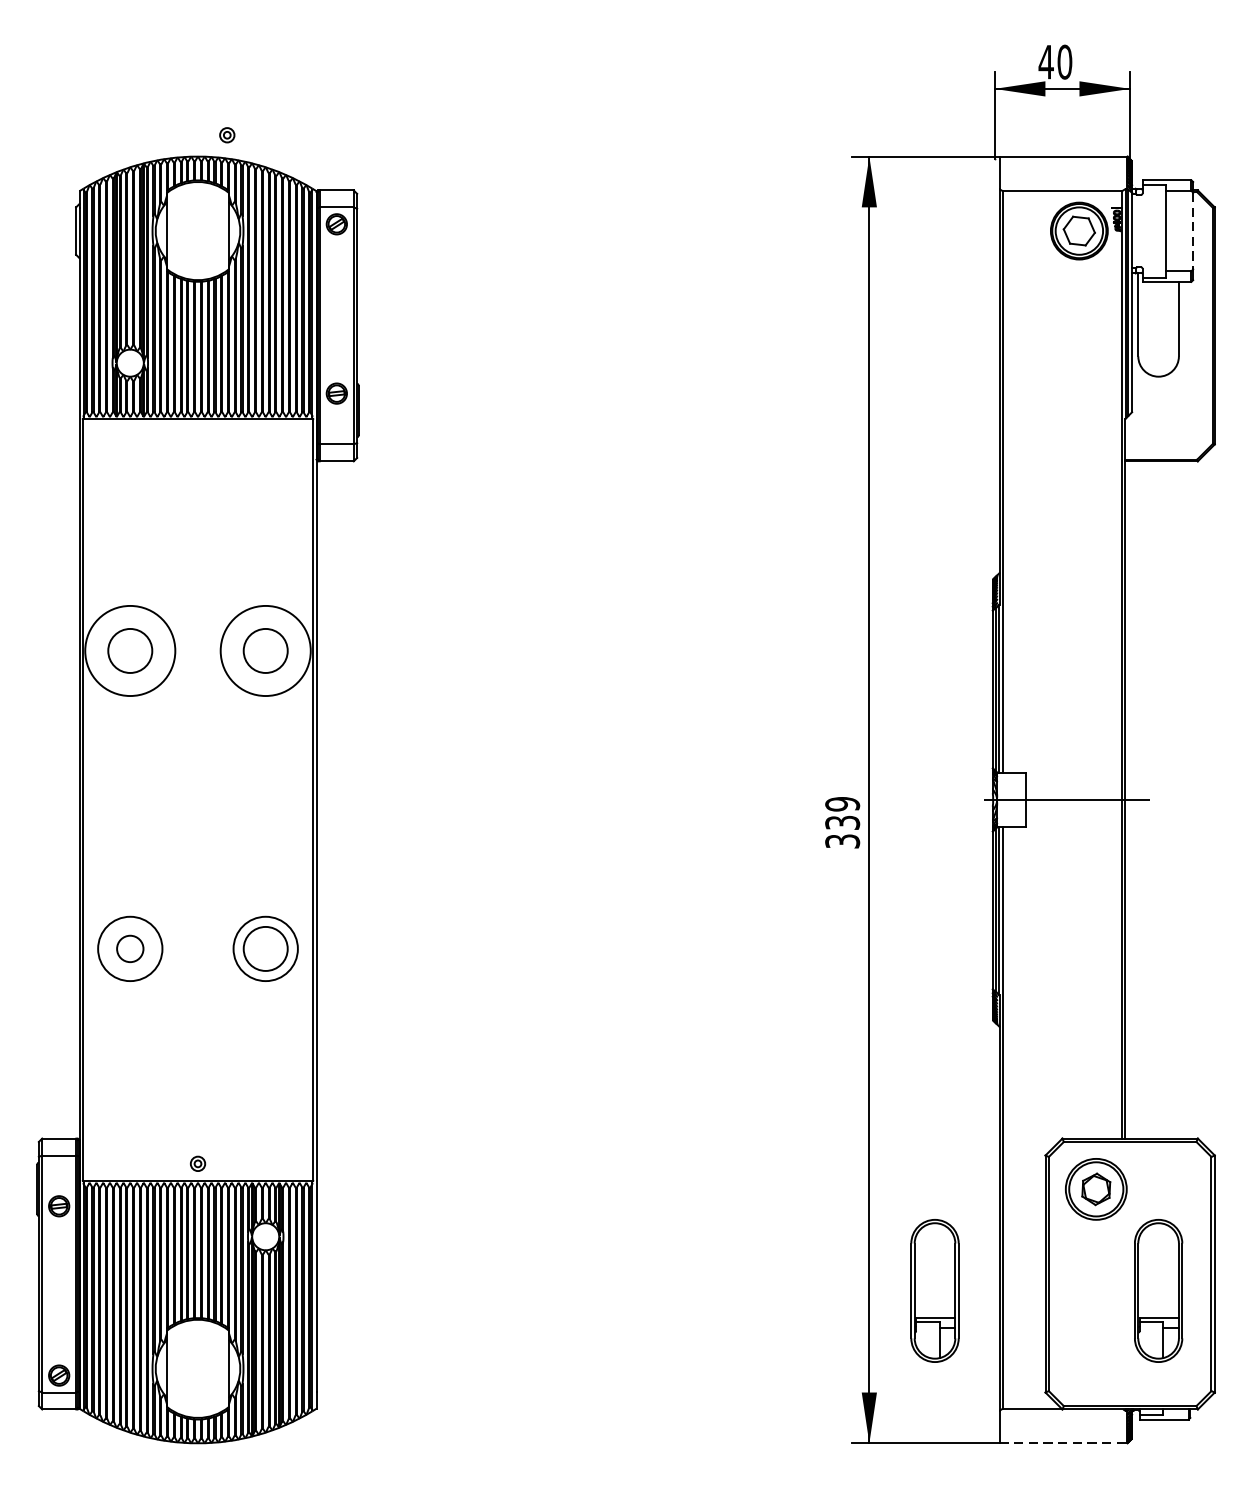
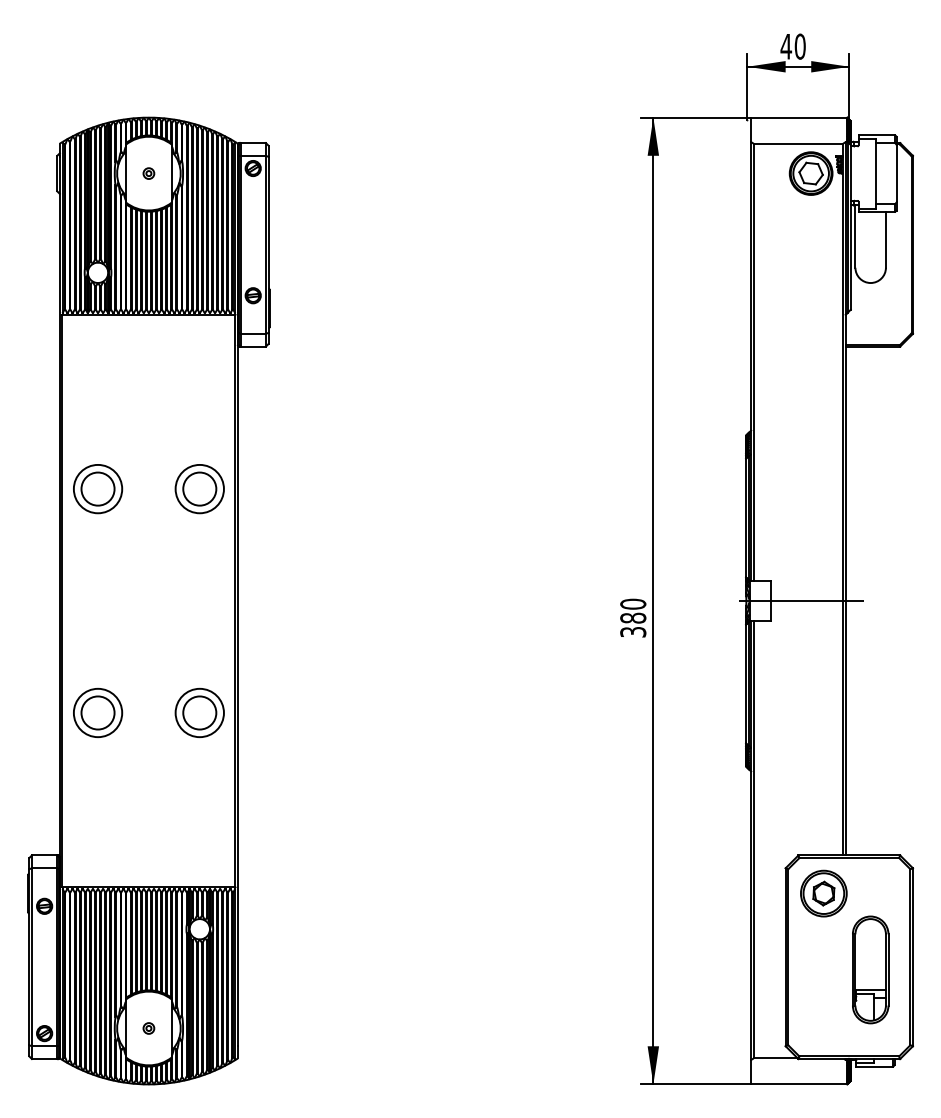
part: (226, 135) -> (148, 173), moved
line: (1192, 230) -> (896, 173), dashed -> solid
circle: (129, 650) -> (97, 488), size x0.71
circle: (265, 650) -> (199, 488), size x0.71
text: (842, 812) -> (633, 610), 339 -> 380
circle: (129, 948) -> (97, 712), size x1.67
part: (197, 1163) -> (148, 1028), moved
part: (934, 1290) -> (702, 969), removed
line: (1063, 1443) -> (799, 1084), dashed -> solid

